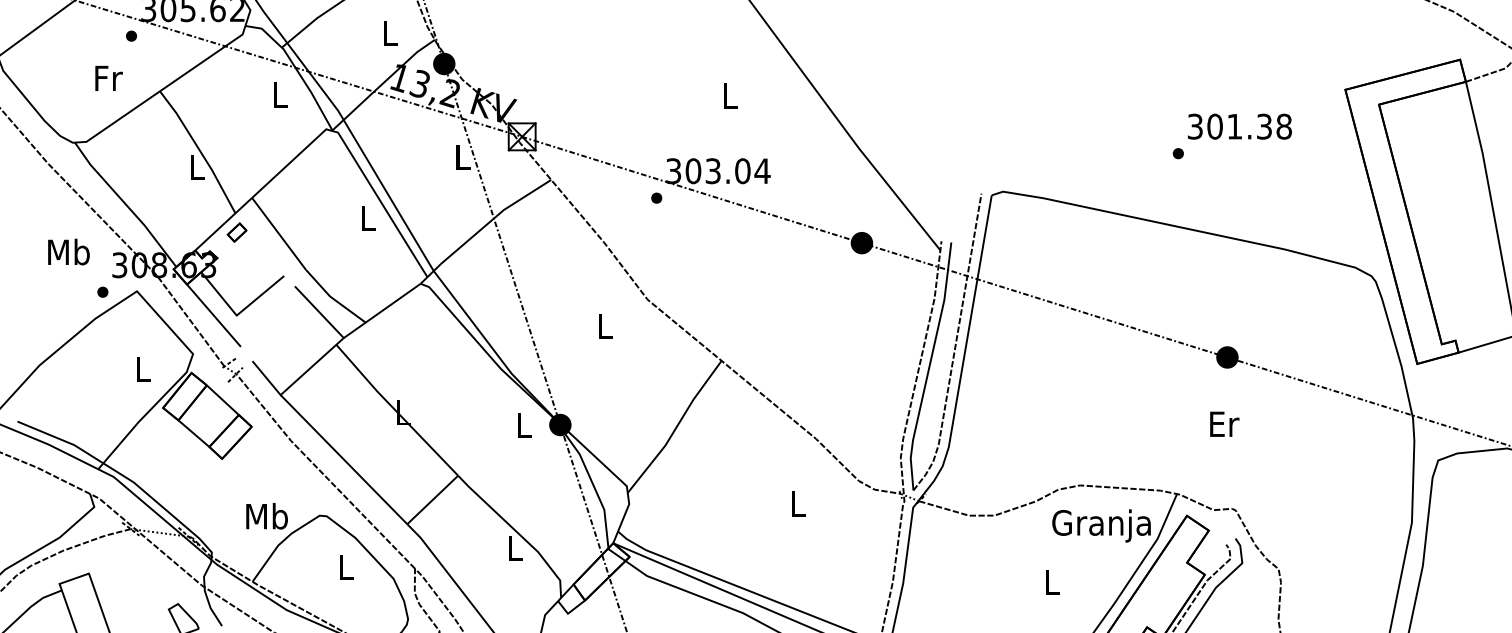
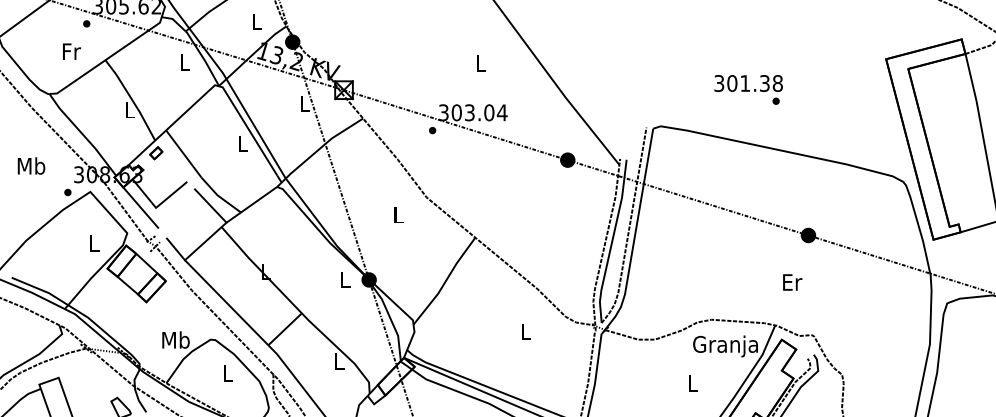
text: (1239, 126) -> (748, 83), moved
text: (68, 251) -> (31, 165), moved
text: (1224, 424) -> (792, 282), moved

